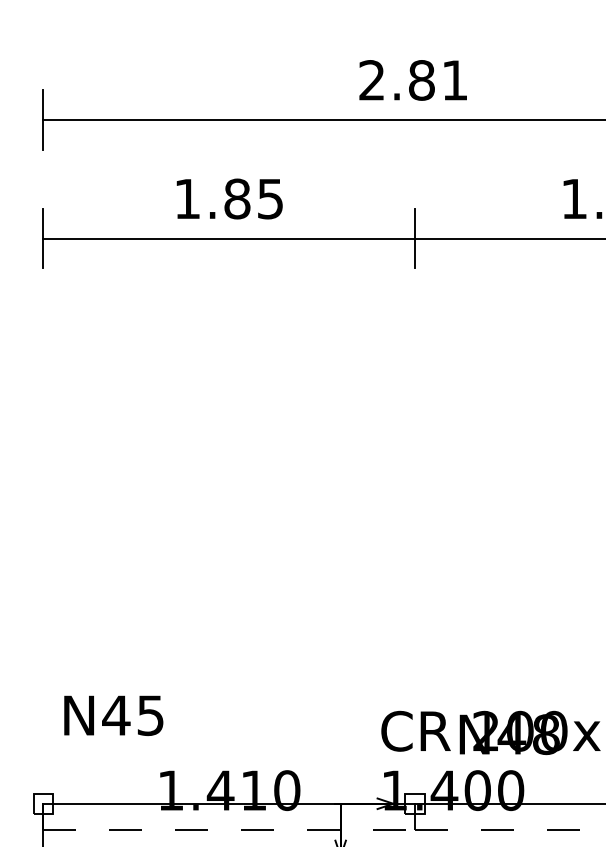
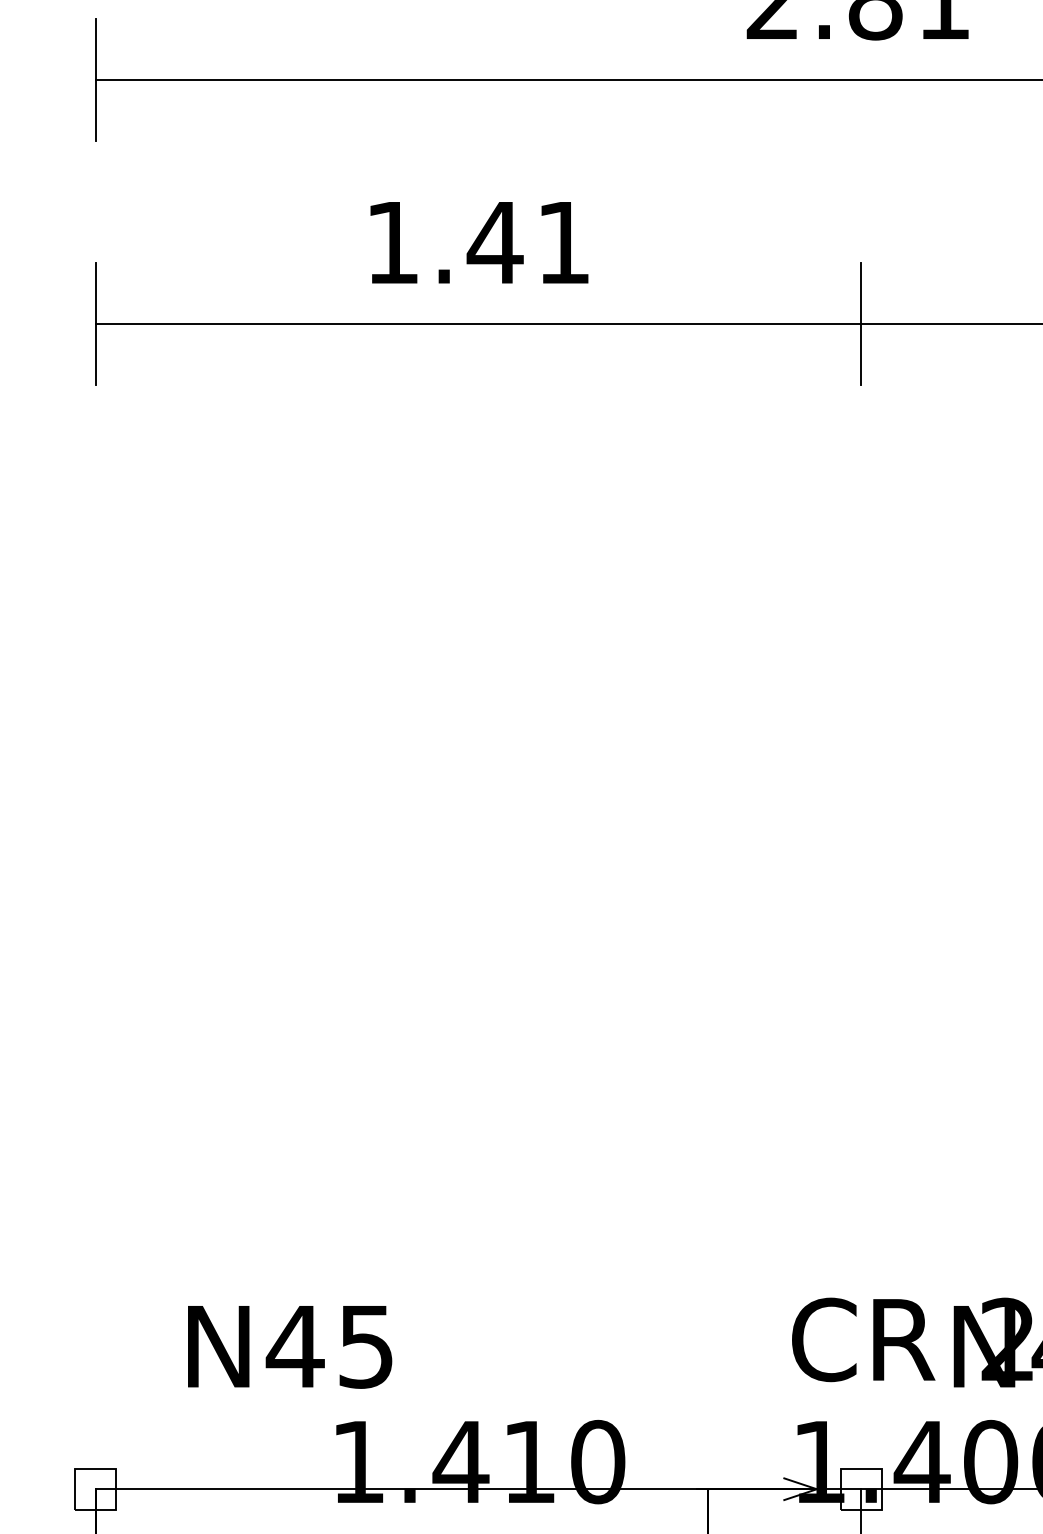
text: (252, 198) -> (526, 241), 1.85 -> 1.41
text: (113, 715) -> (289, 1346), moved

